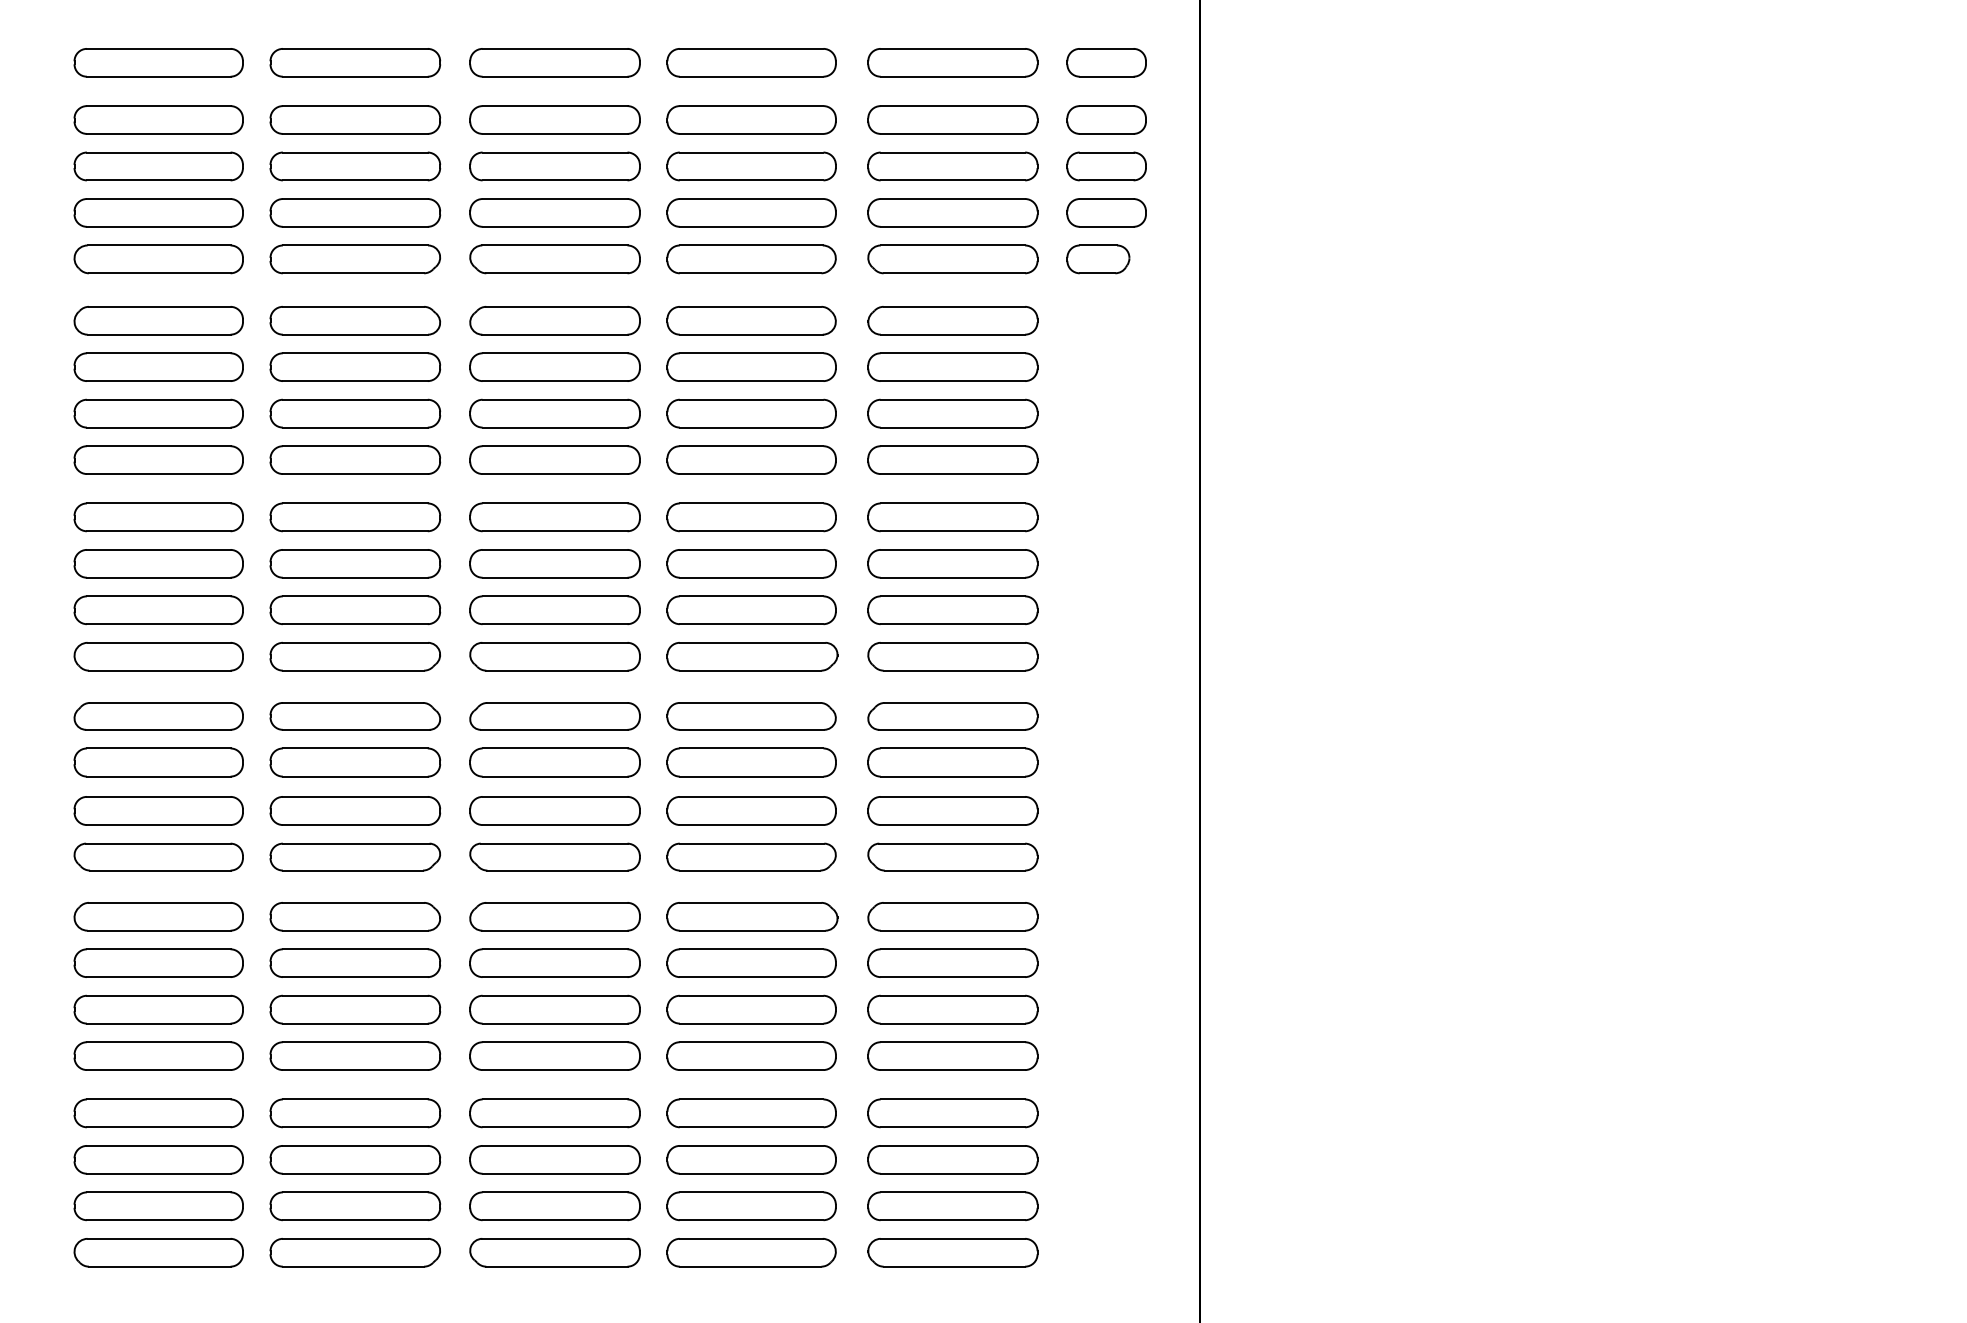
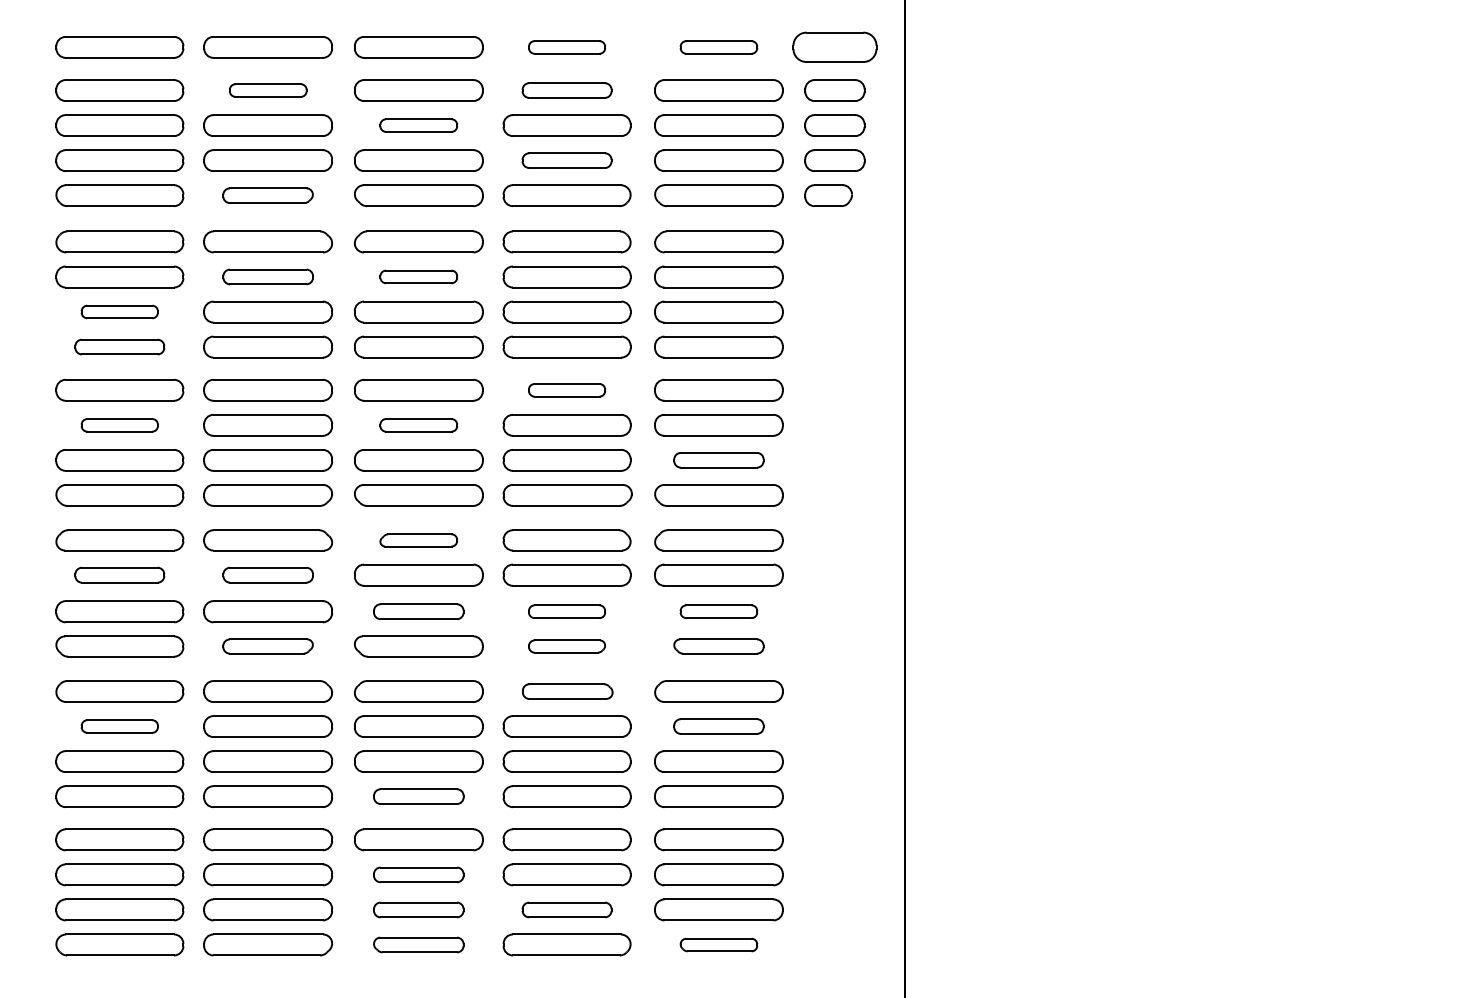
part: (751, 62) -> (567, 47), size x0.6
part: (952, 62) -> (718, 47), size x0.6
part: (1106, 62) -> (834, 47), size x1.4
part: (355, 119) -> (268, 90), size x0.6
part: (751, 119) -> (567, 90), size x0.7
part: (554, 166) -> (418, 125), size x0.6
part: (751, 212) -> (567, 160), size x0.7
part: (354, 259) -> (267, 195), size x0.7
part: (355, 366) -> (268, 276), size x0.7
part: (554, 366) -> (418, 276), size x0.6
part: (158, 413) -> (119, 311), size x0.6
part: (158, 459) -> (119, 346), size x0.7
part: (751, 517) -> (567, 390), size x0.6
part: (158, 563) -> (119, 425), size x0.6
part: (554, 563) -> (418, 425), size x0.6
part: (952, 609) -> (718, 459), size x0.7
part: (554, 716) -> (418, 540), size x0.6
part: (158, 762) -> (119, 575), size x0.7
part: (355, 762) -> (268, 575), size x0.7
part: (554, 810) -> (418, 611), size x0.7
part: (751, 810) -> (567, 611), size x0.6
part: (952, 810) -> (718, 611), size x0.6
part: (354, 856) -> (267, 646), size x0.7
part: (751, 856) -> (567, 646), size x0.6
part: (952, 856) -> (718, 646), size x0.7
part: (752, 916) -> (567, 691), size x0.7
part: (158, 962) -> (119, 726), size x0.6
part: (952, 962) -> (718, 726), size x0.7
part: (554, 1055) -> (418, 796), size x0.7
part: (554, 1159) -> (418, 874), size x0.7
part: (554, 1206) -> (418, 910), size x0.7
part: (751, 1206) -> (567, 910), size x0.7
part: (554, 1252) -> (418, 944), size x0.7
part: (952, 1252) -> (718, 944), size x0.6

